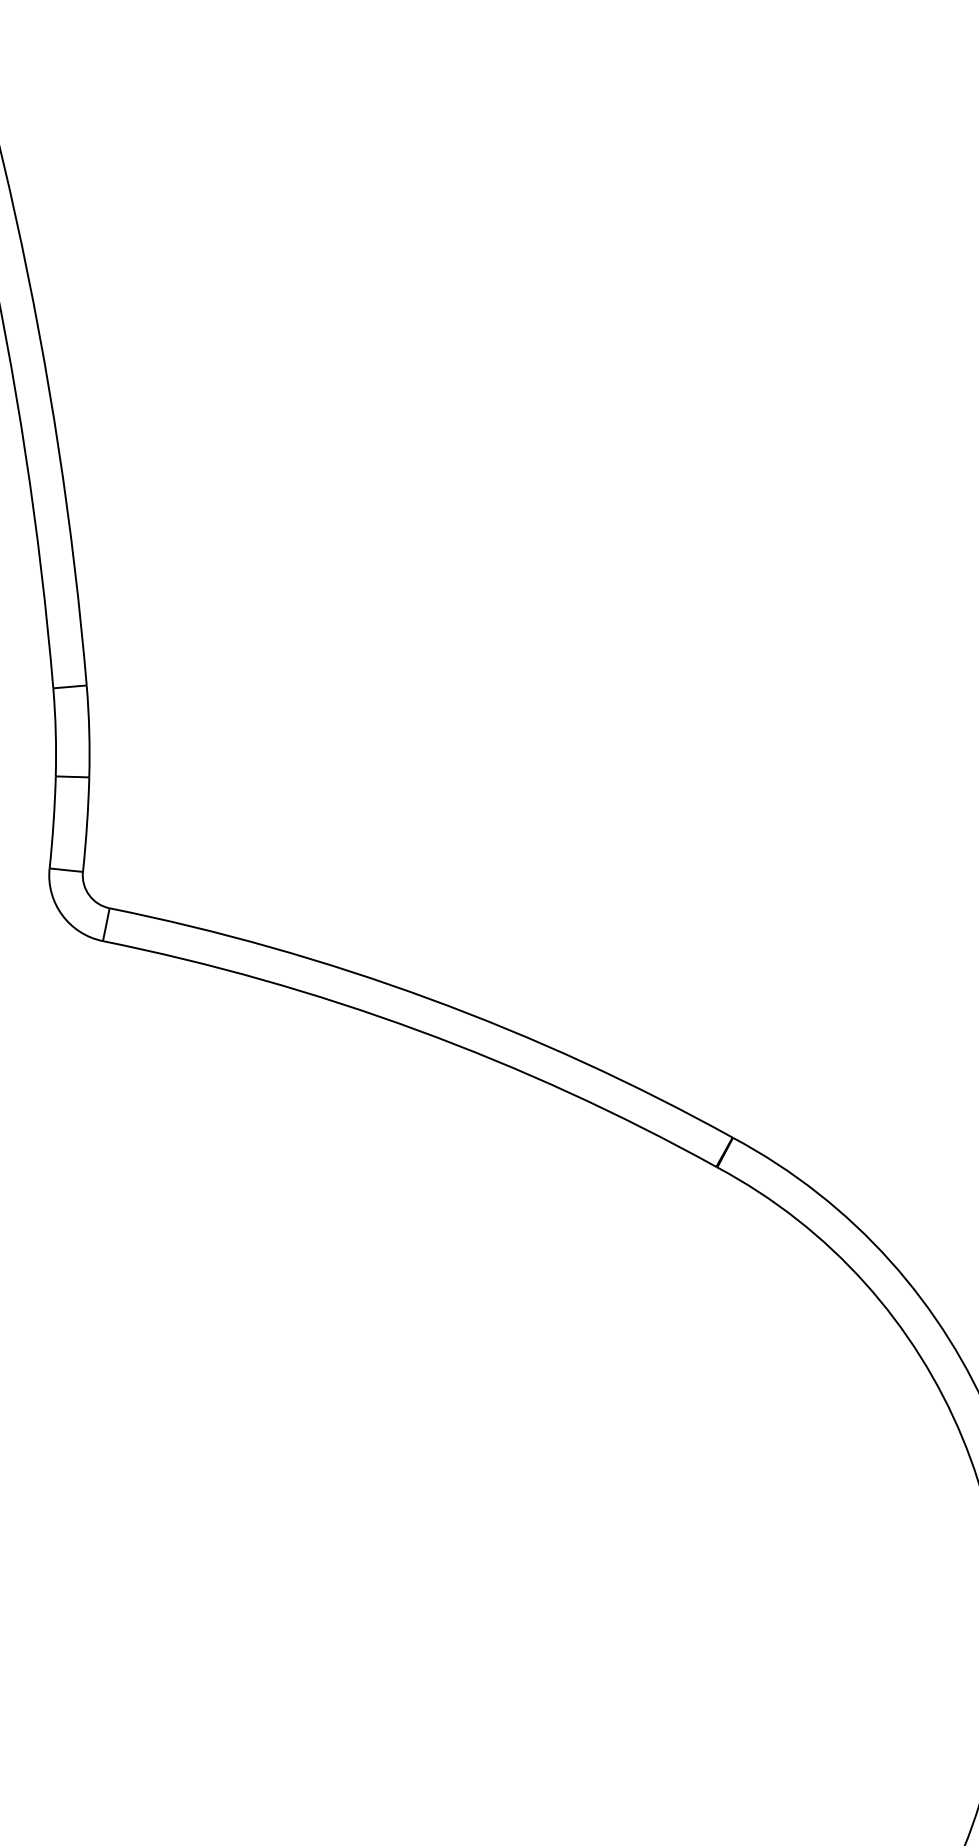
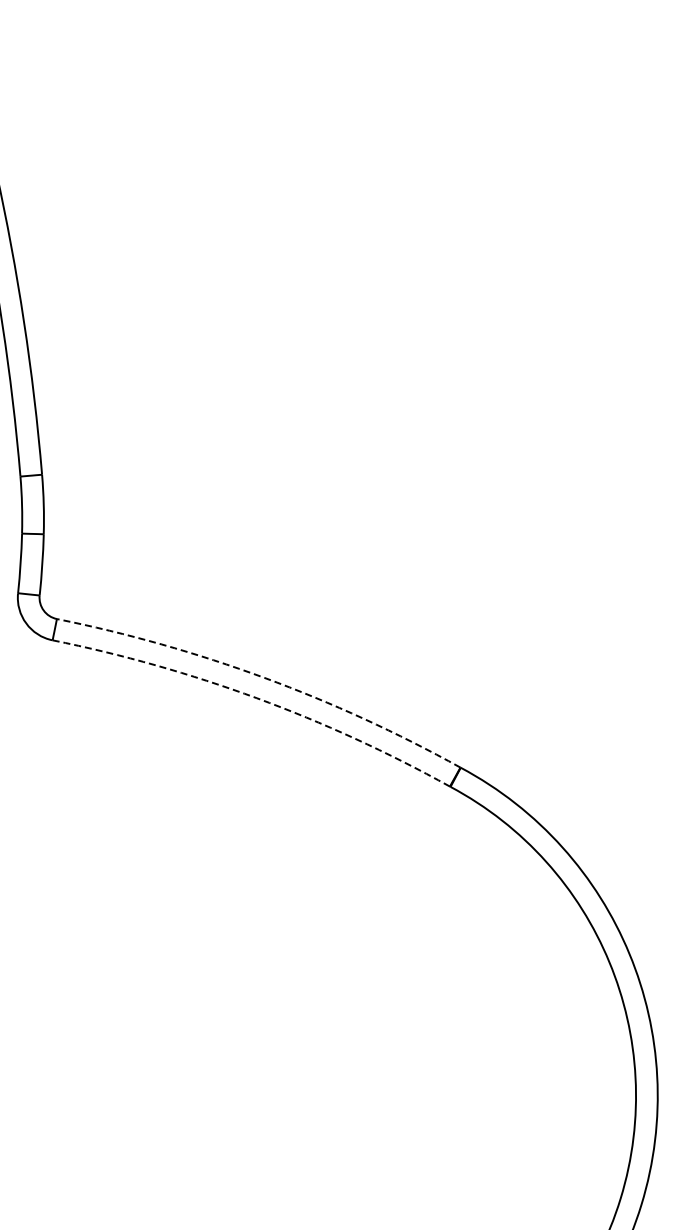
arc: (430, 998) -> (264, 677), solid -> dashed
arc: (417, 1030) -> (256, 698), solid -> dashed

